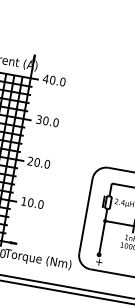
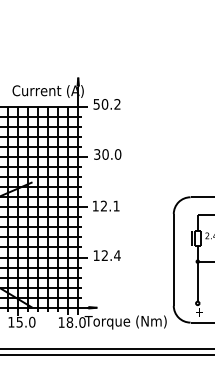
text: (53, 80) -> (106, 104), 40.0 -> 50.2
text: (38, 162) -> (105, 205), 20.0 -> 12.1
text: (35, 203) -> (110, 255), 10.0 -> 12.4

